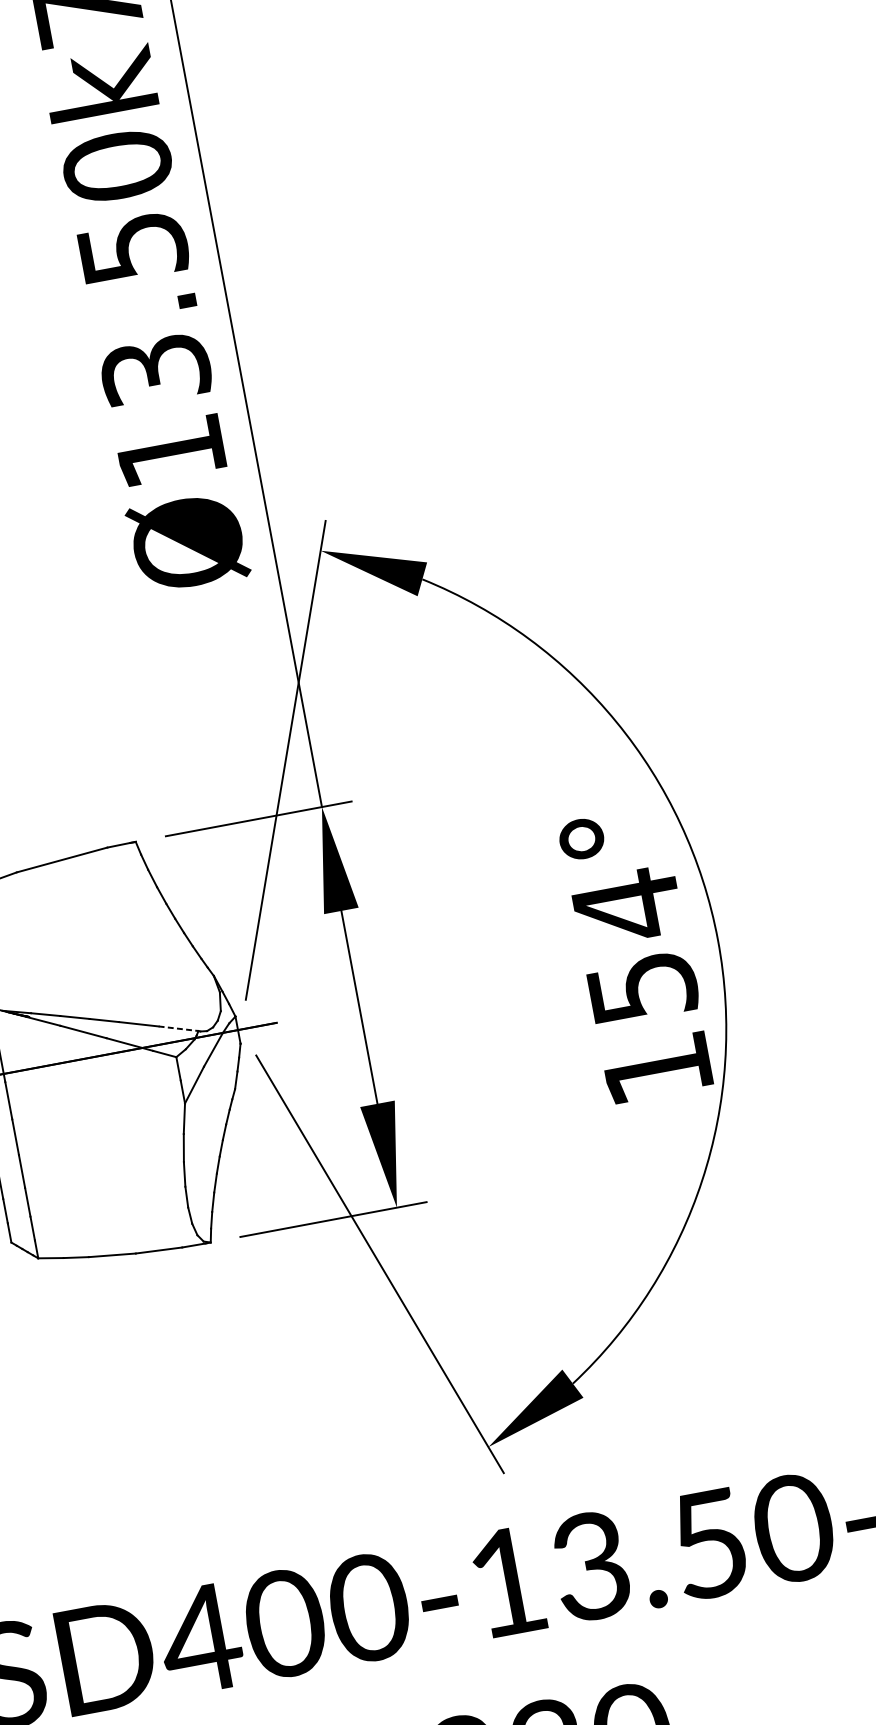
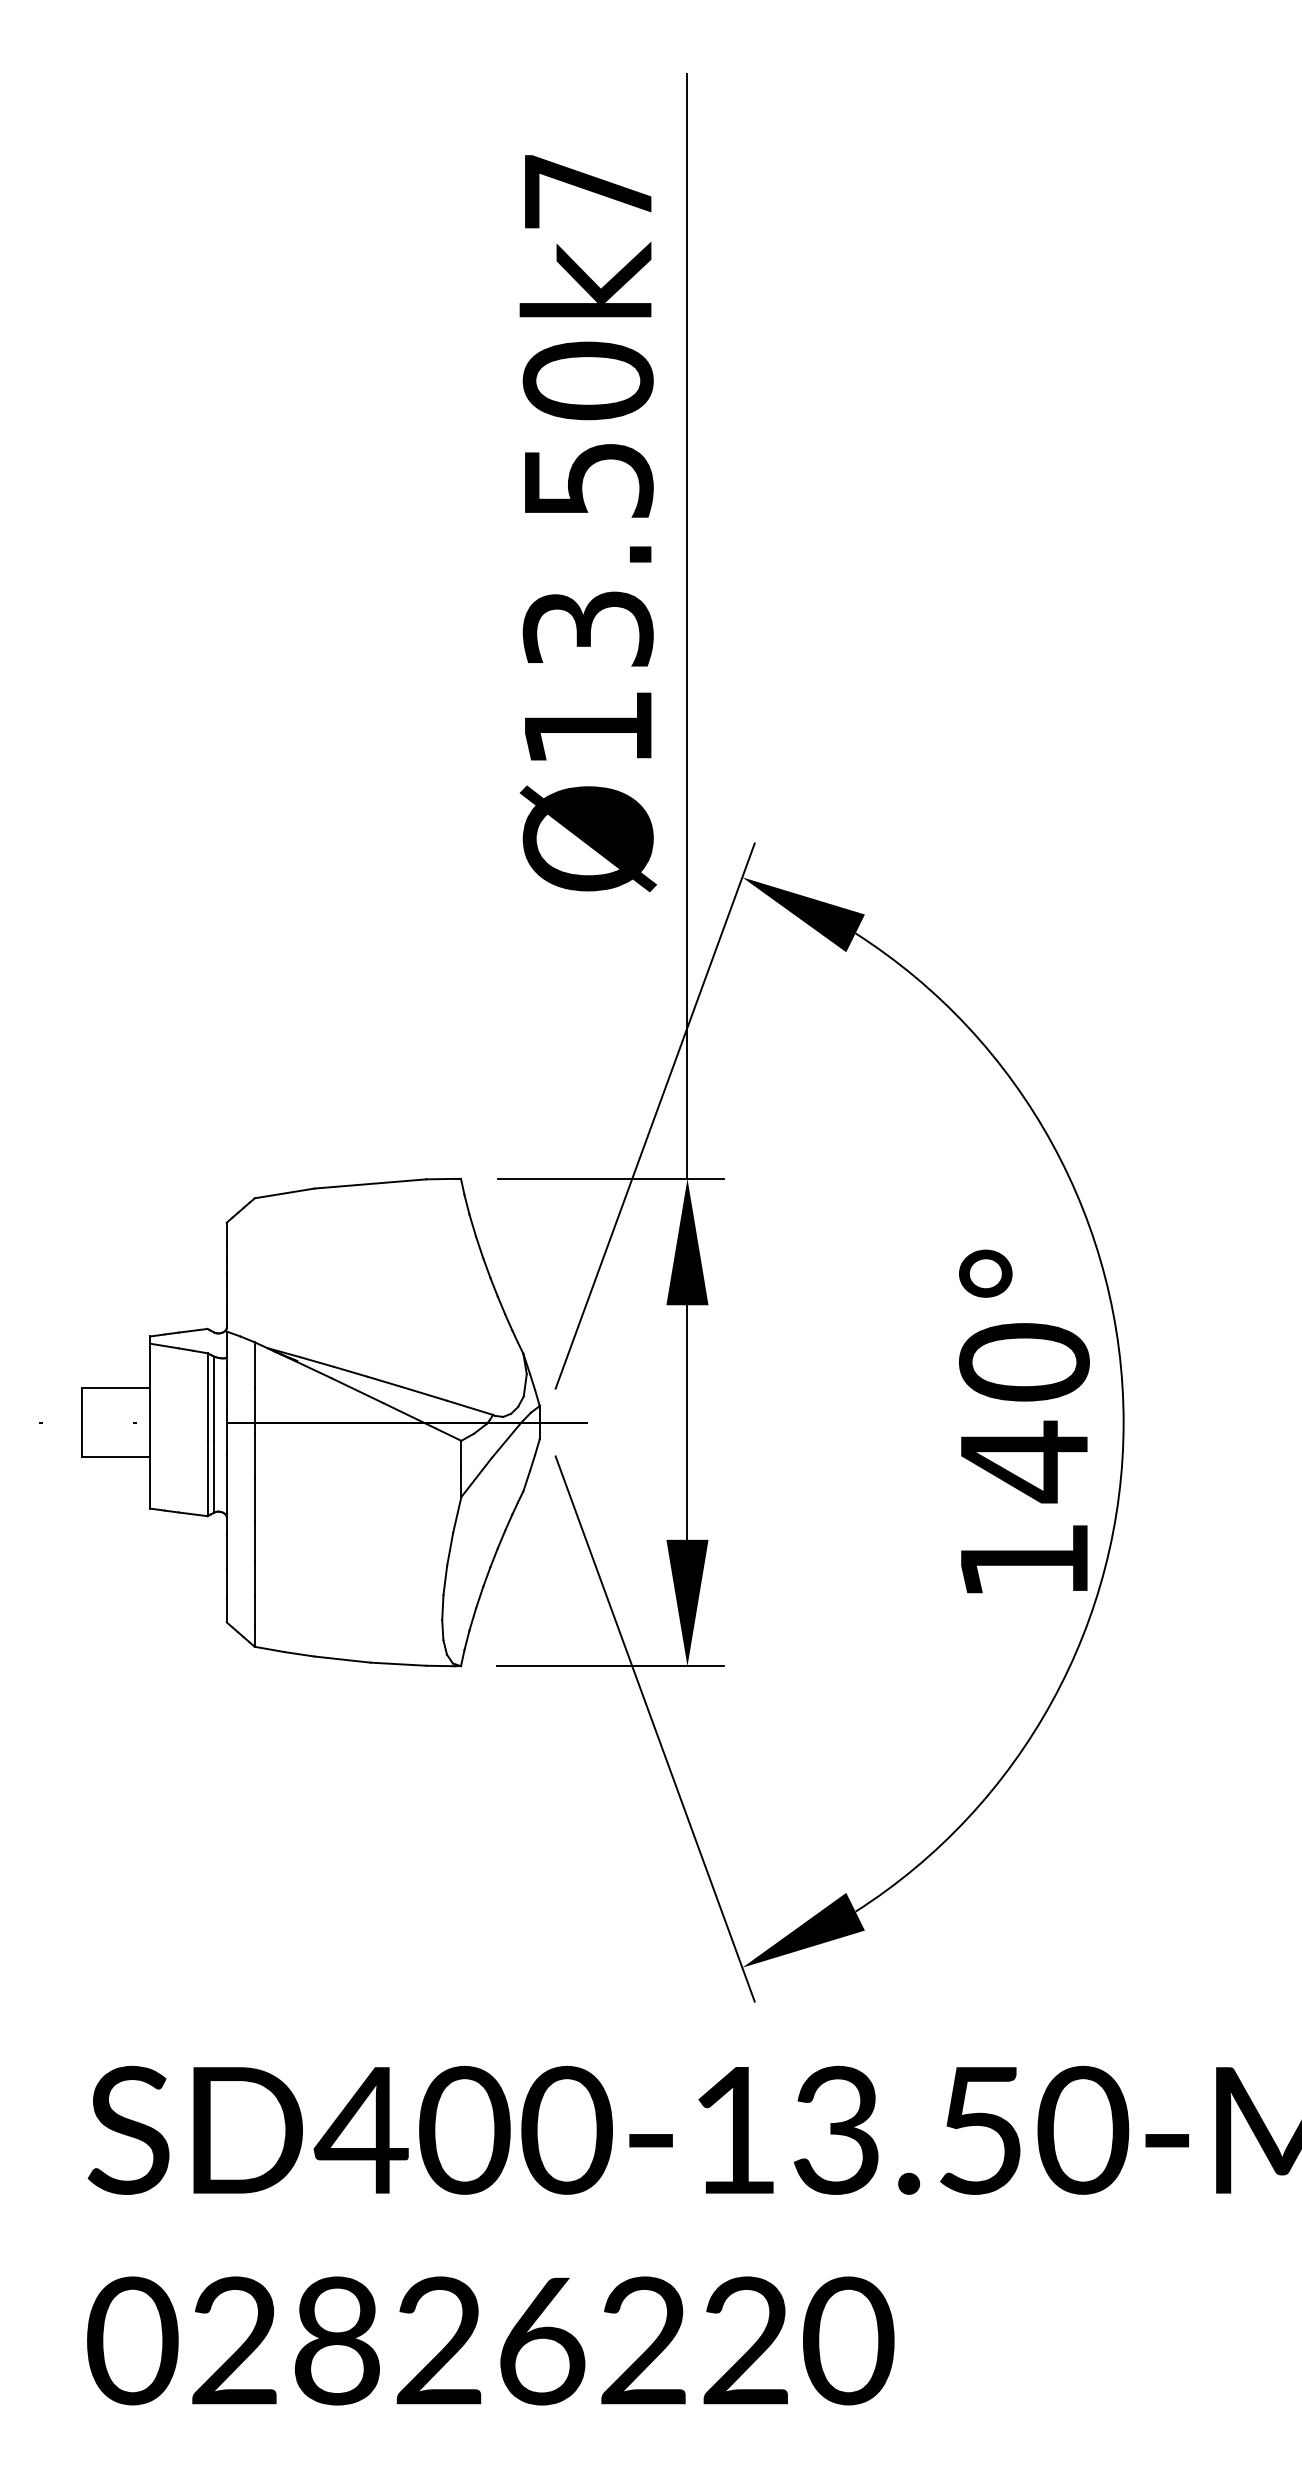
text: (634, 947) -> (1024, 1412), 154° -> 140°
line: (178, 1028) -> (470, 1407), dashed -> solid

